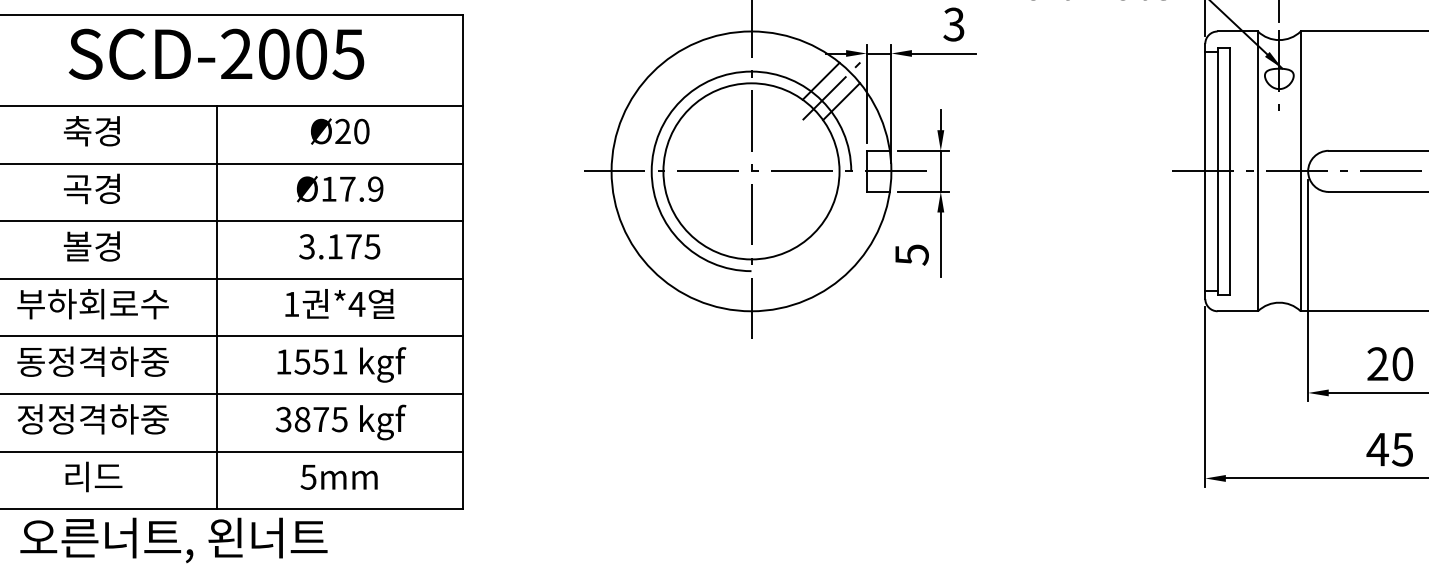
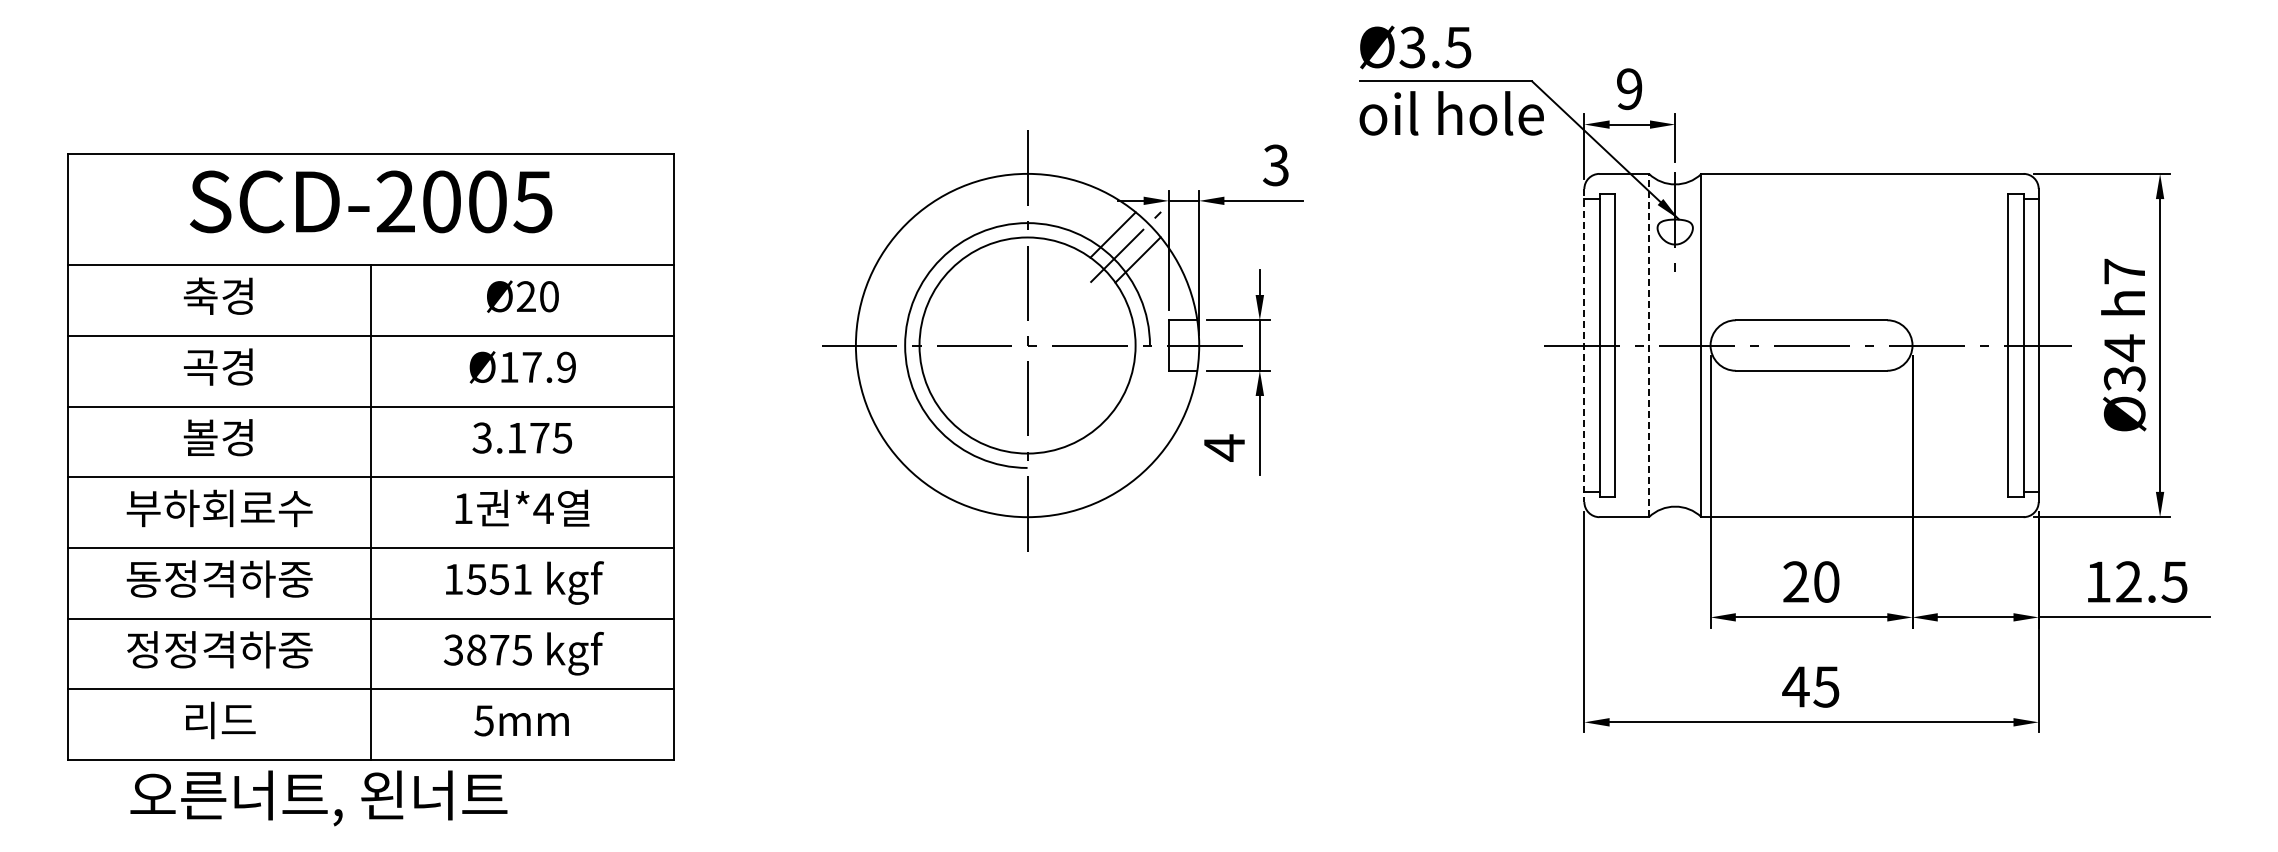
line: (1205, 171) -> (1584, 345), solid -> dashed
line: (1258, 171) -> (1649, 345), solid -> dashed
text: (911, 254) -> (1224, 447), 5 -> 4

